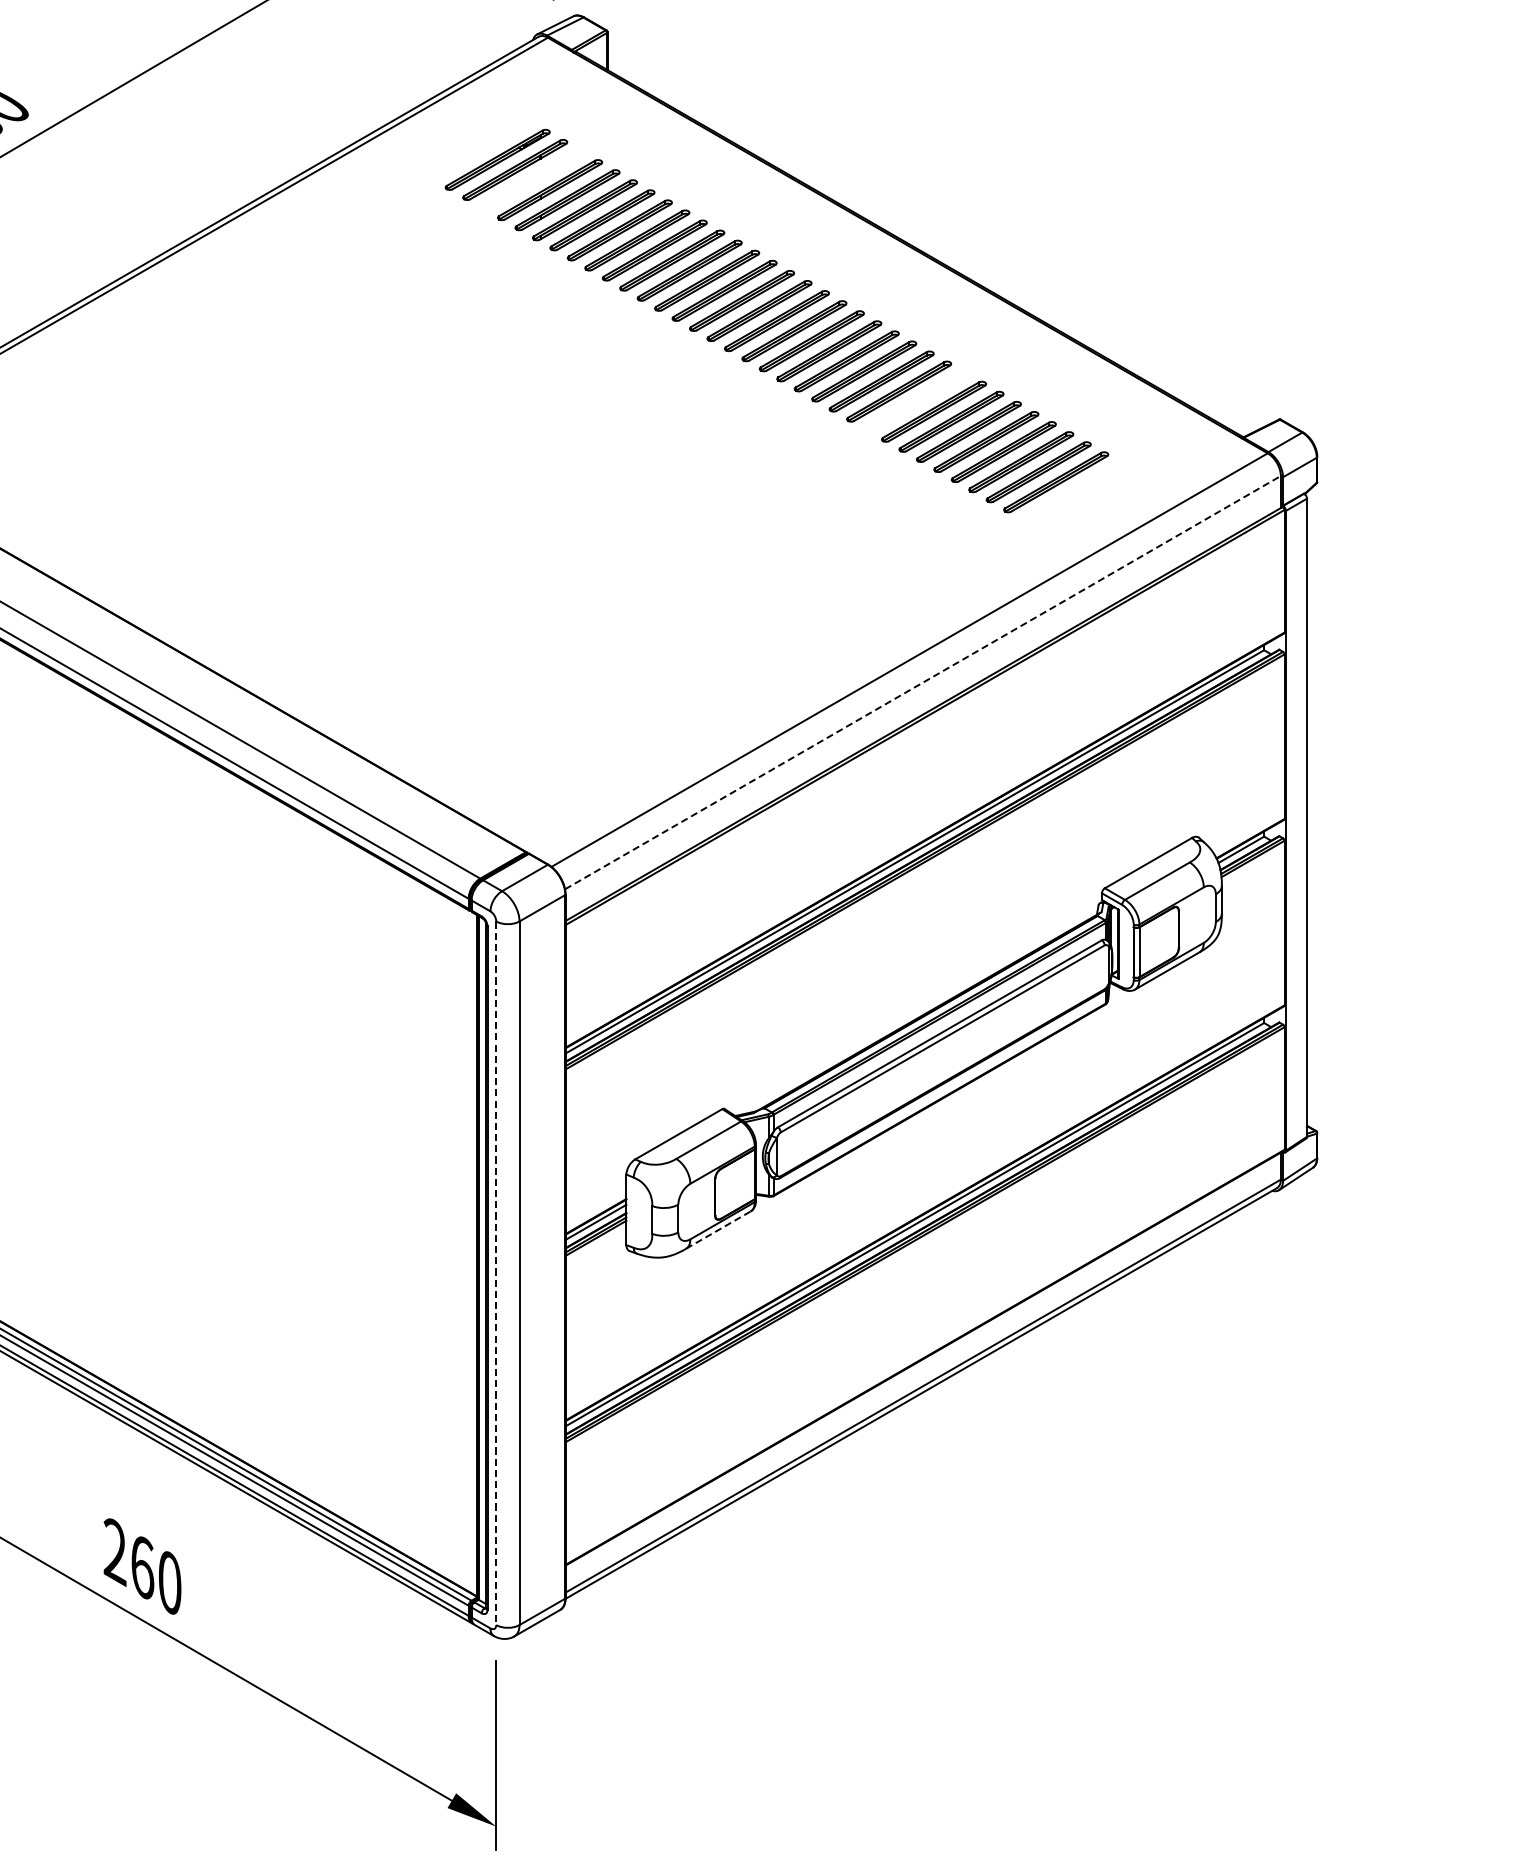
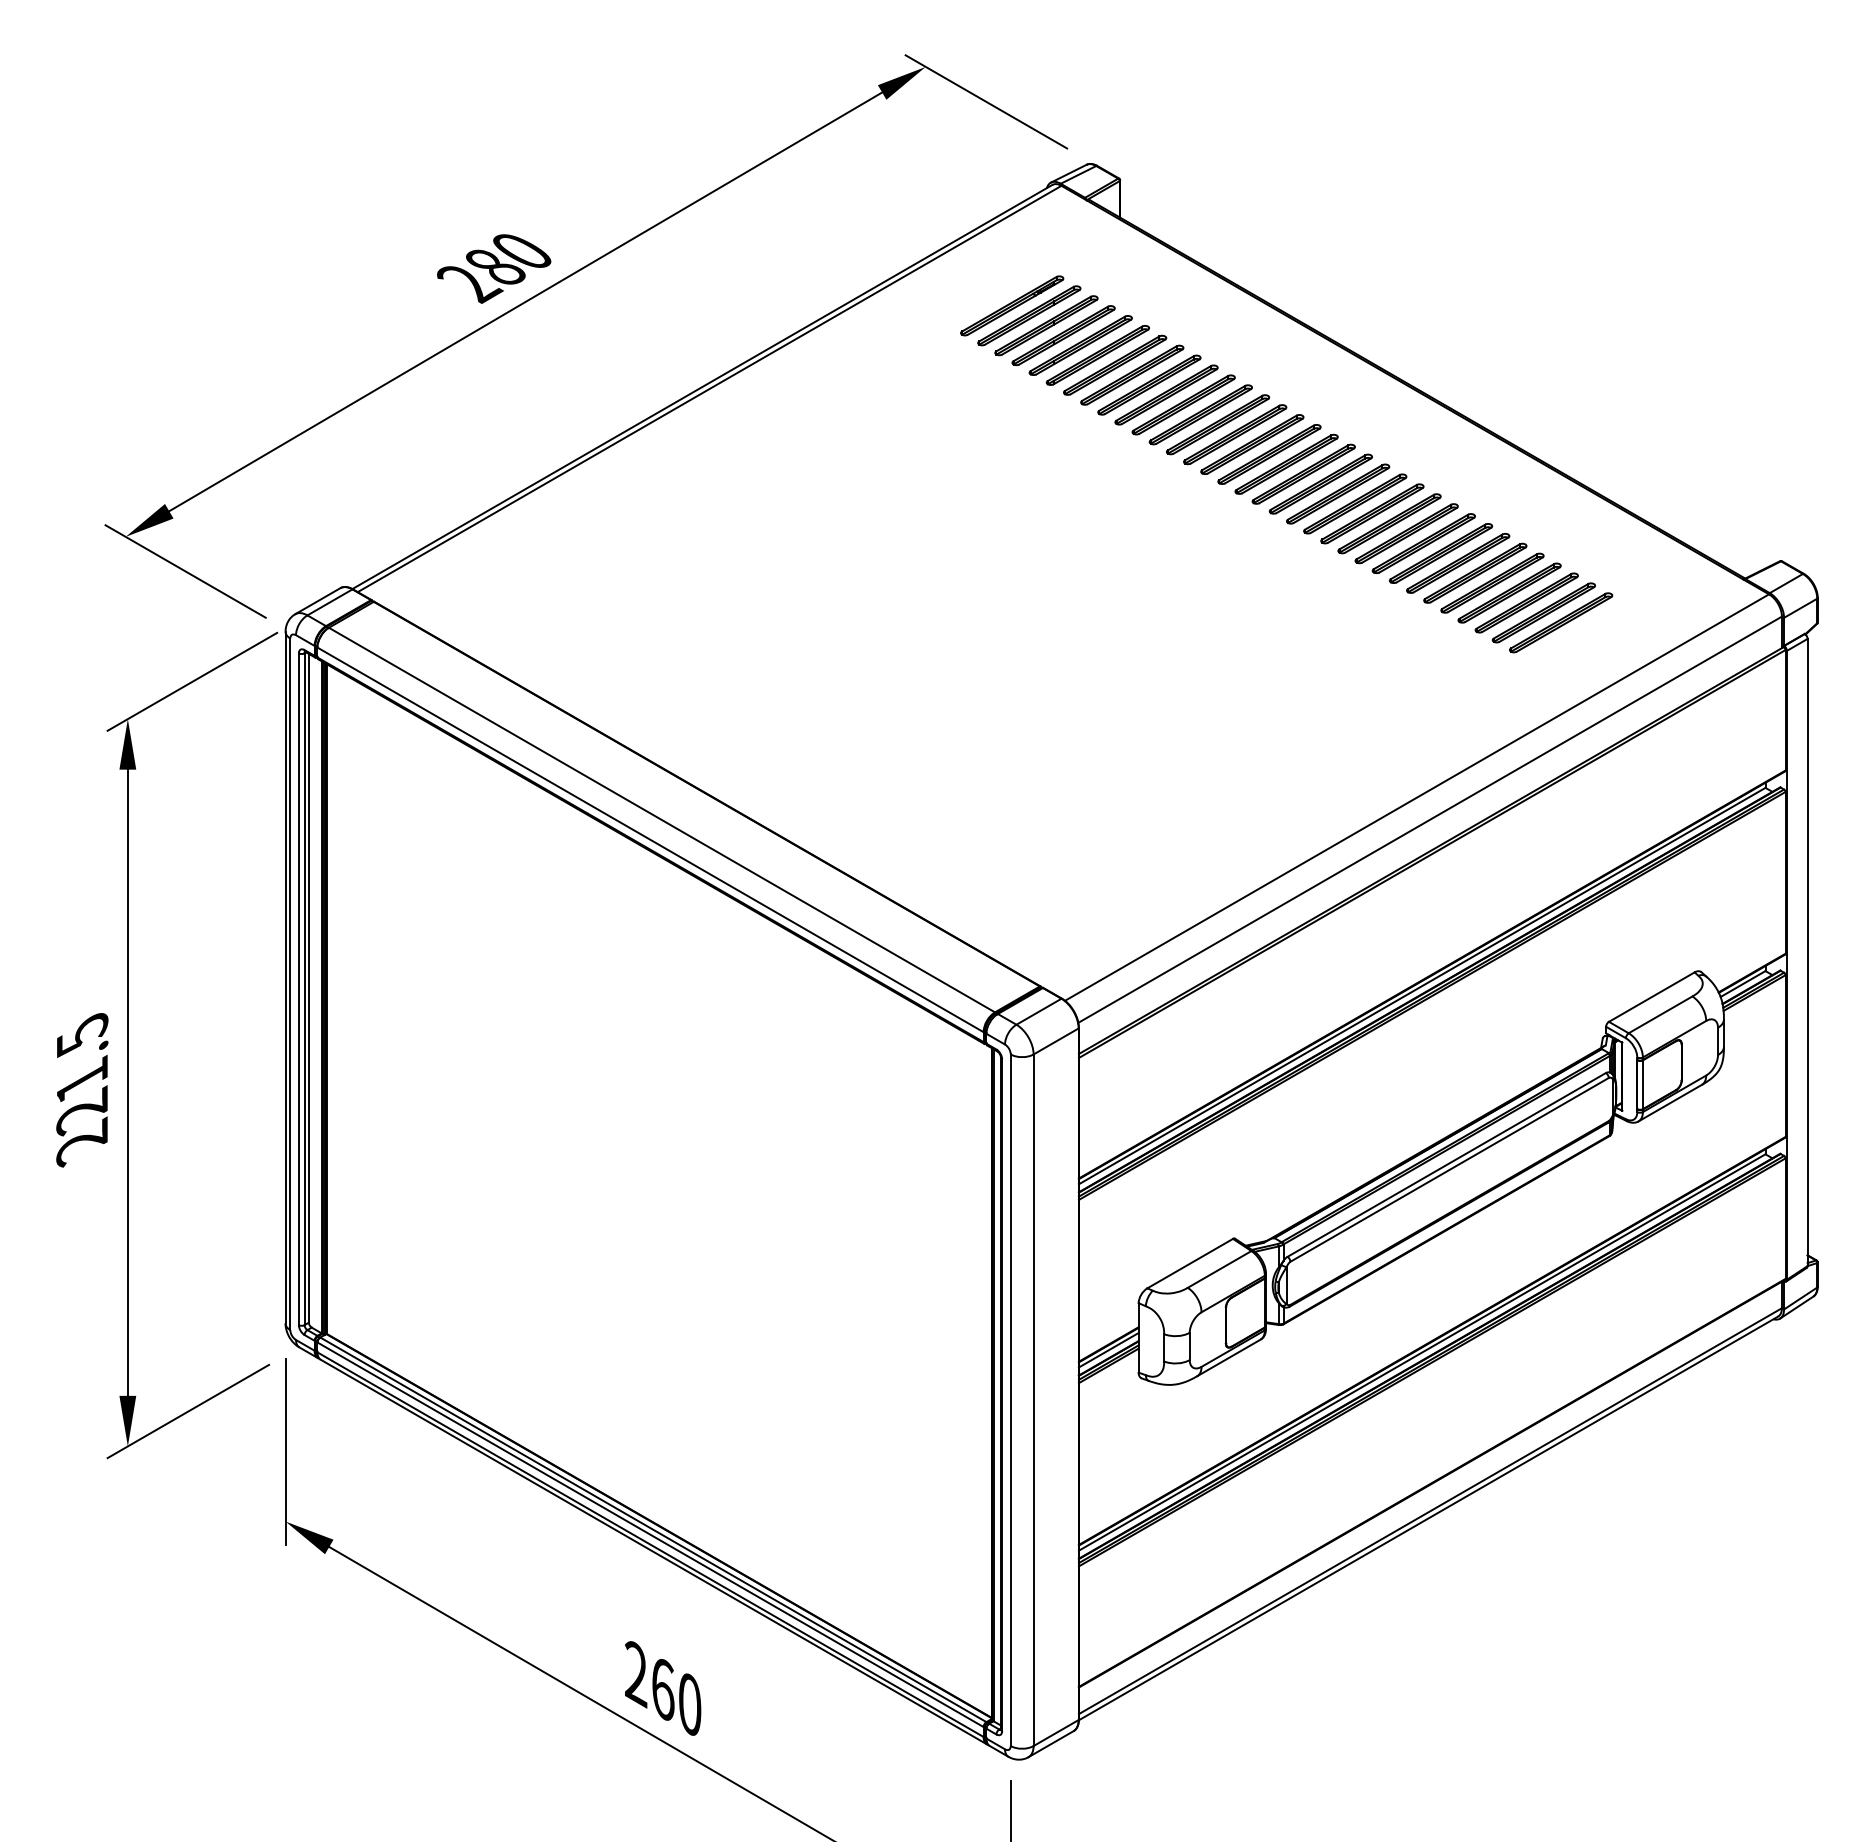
part: (532, 179) -> (1046, 325), added
part: (916, 401) -> (1423, 543), added
line: (923, 682) -> (1430, 819), dashed -> solid
line: (718, 1229) -> (1229, 1357), dashed -> solid
line: (496, 1273) -> (1010, 1400), dashed -> solid

